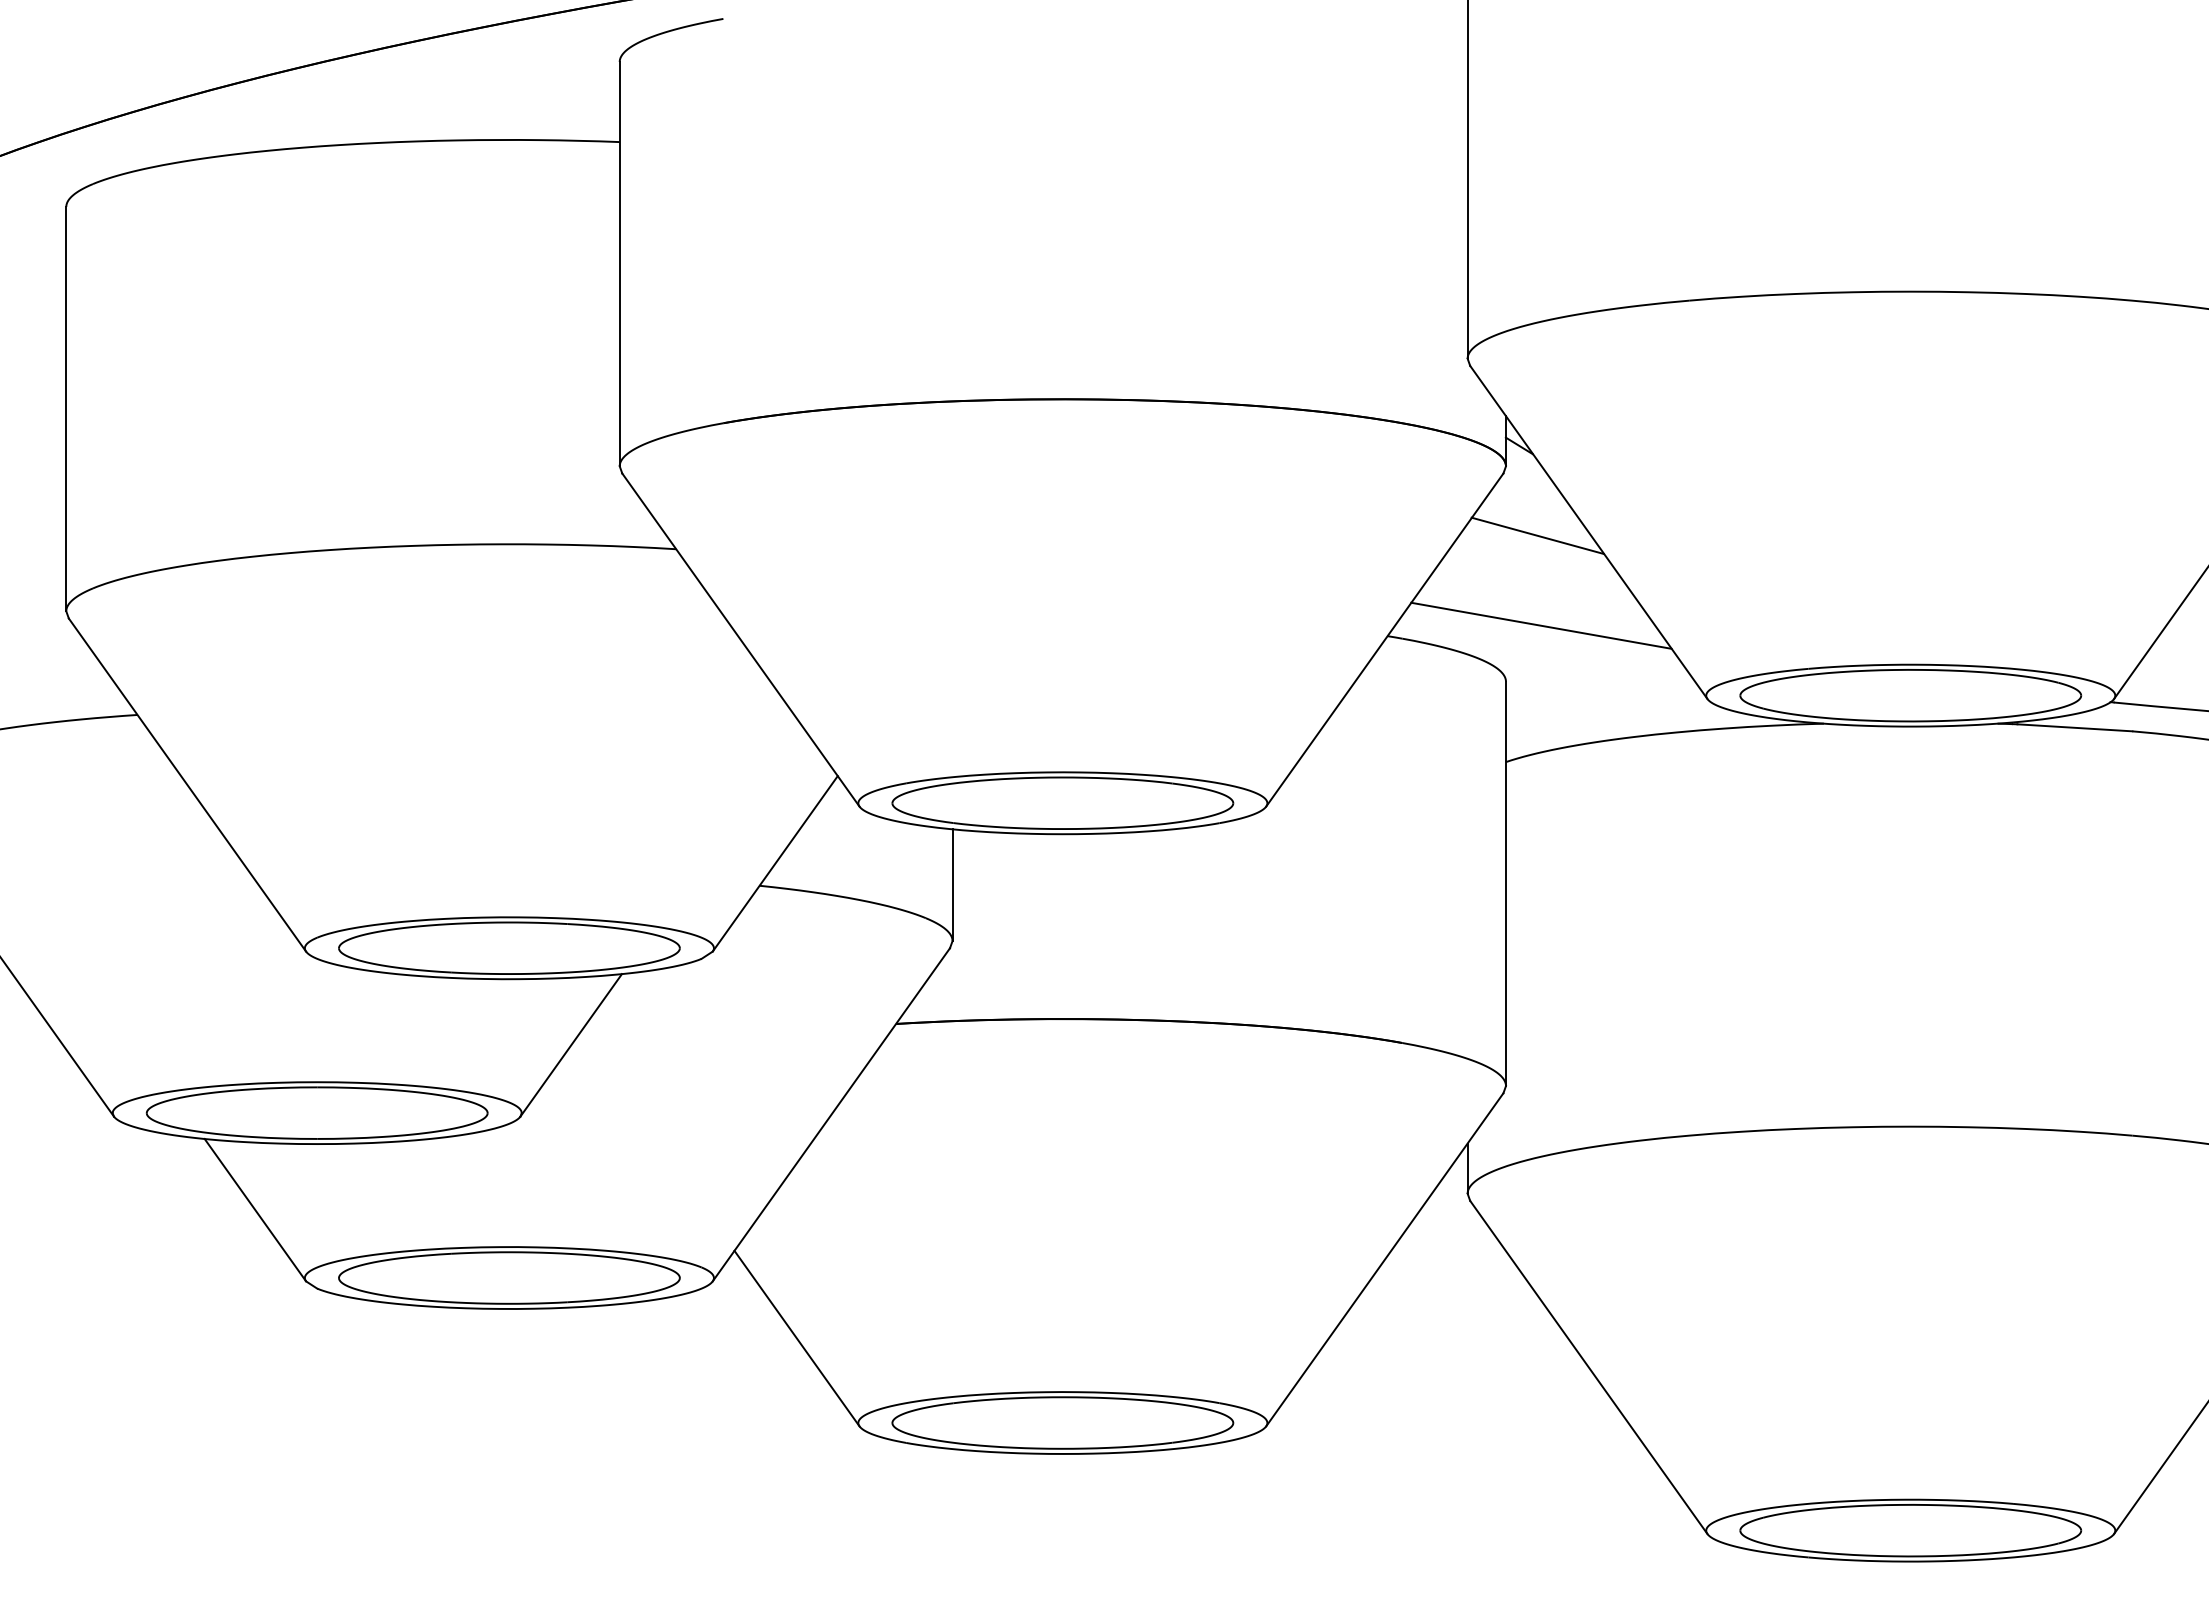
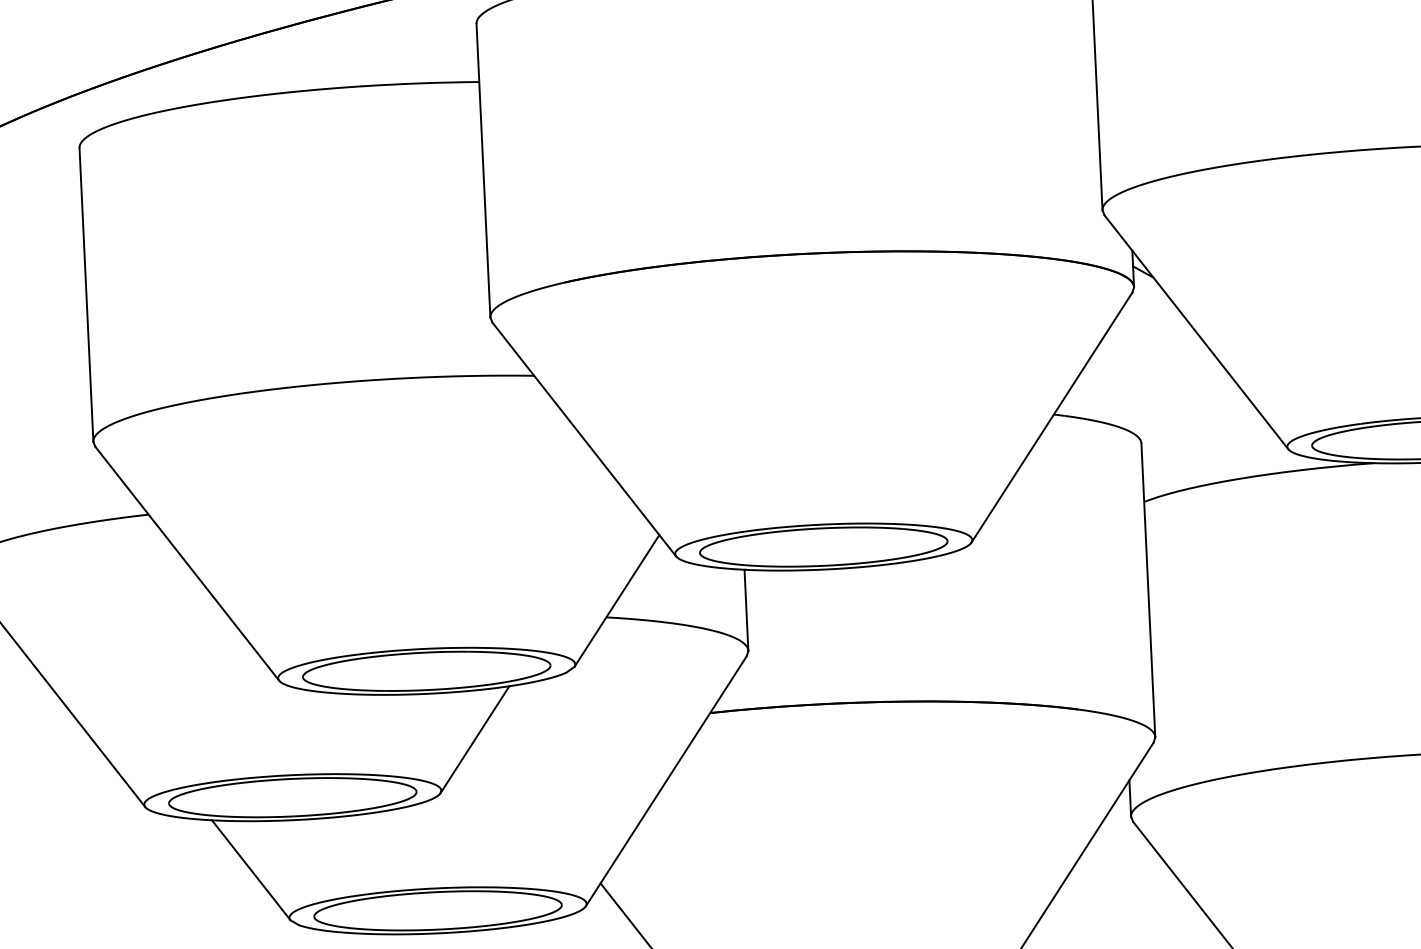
line: (1537, 535) -> (1159, 336), removed
line: (1541, 625) -> (1165, 401), removed

